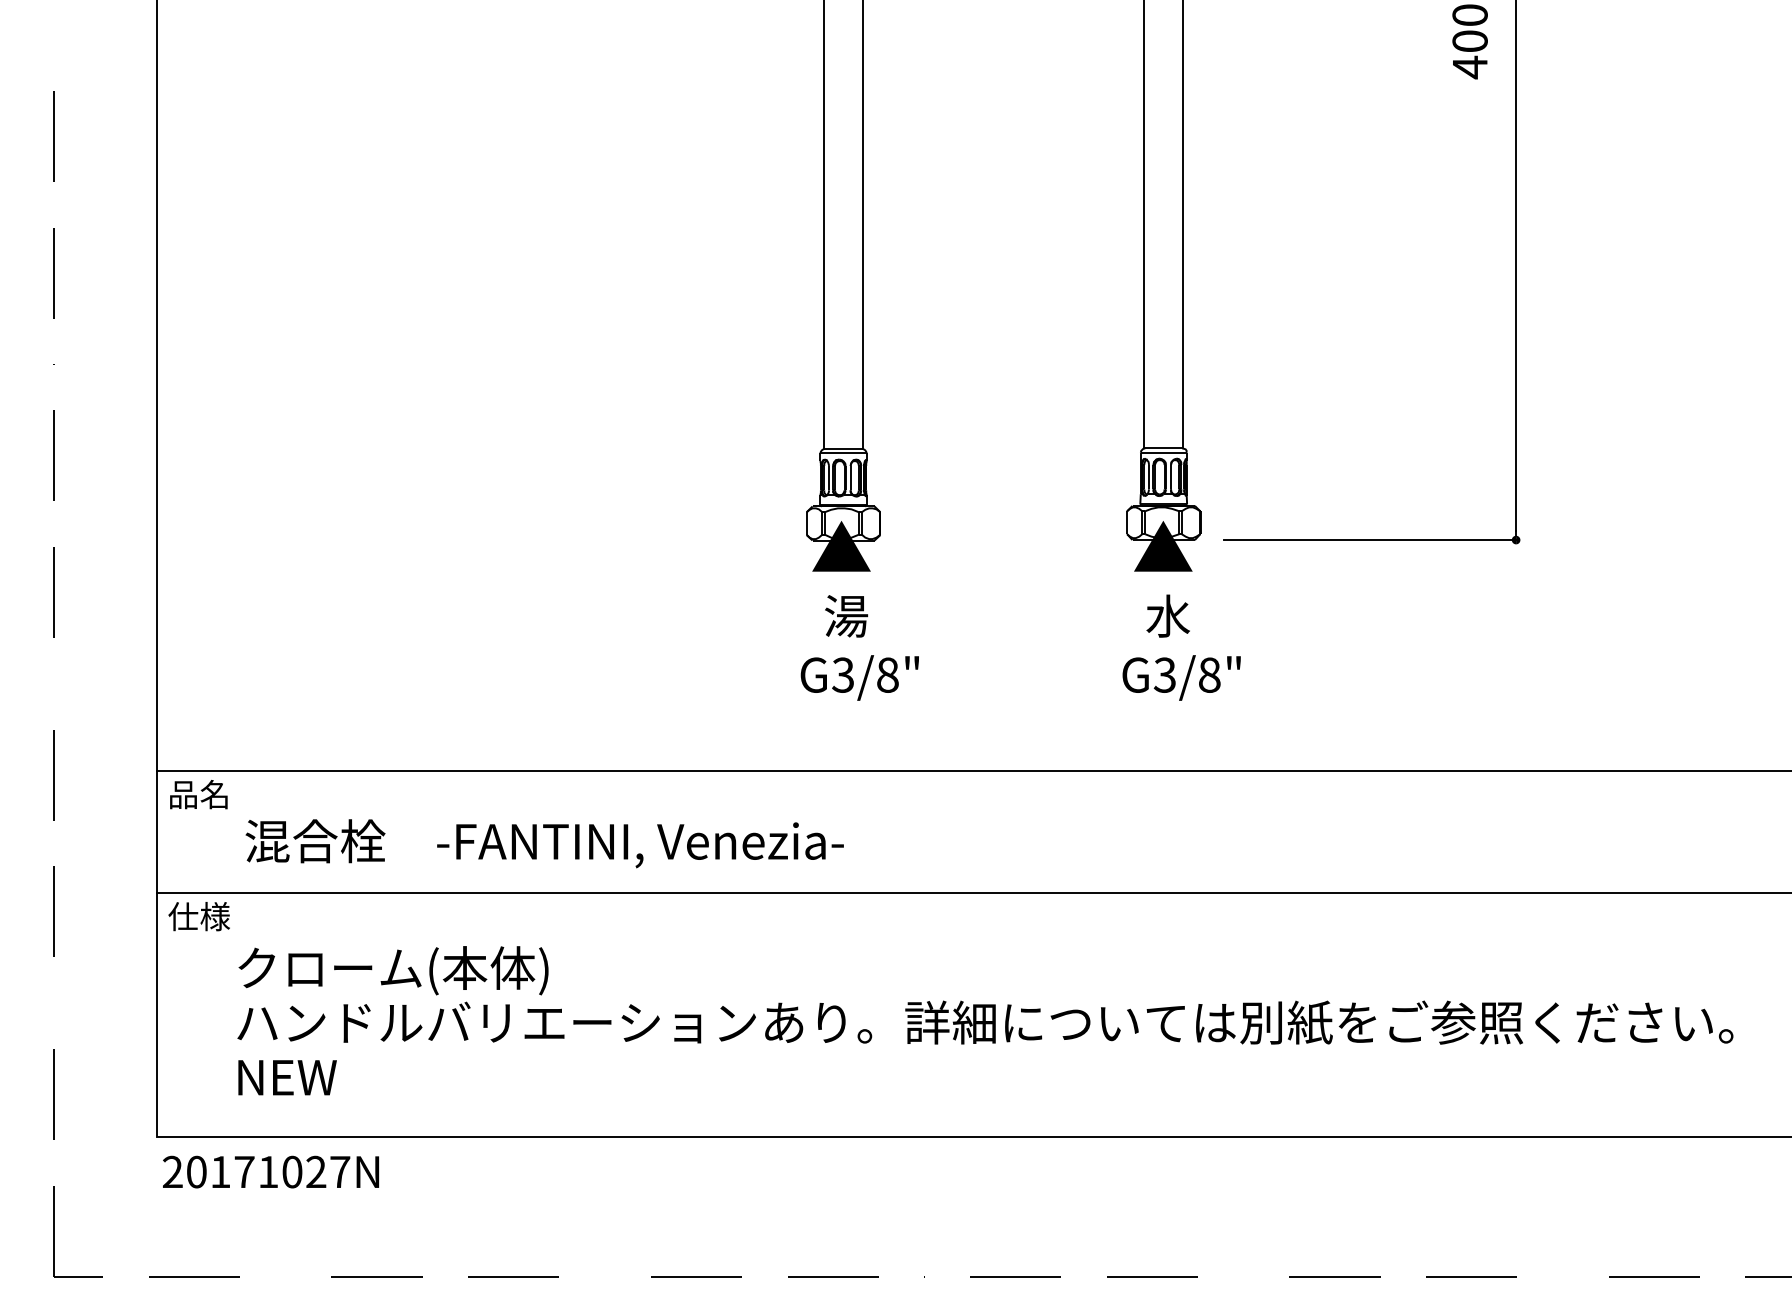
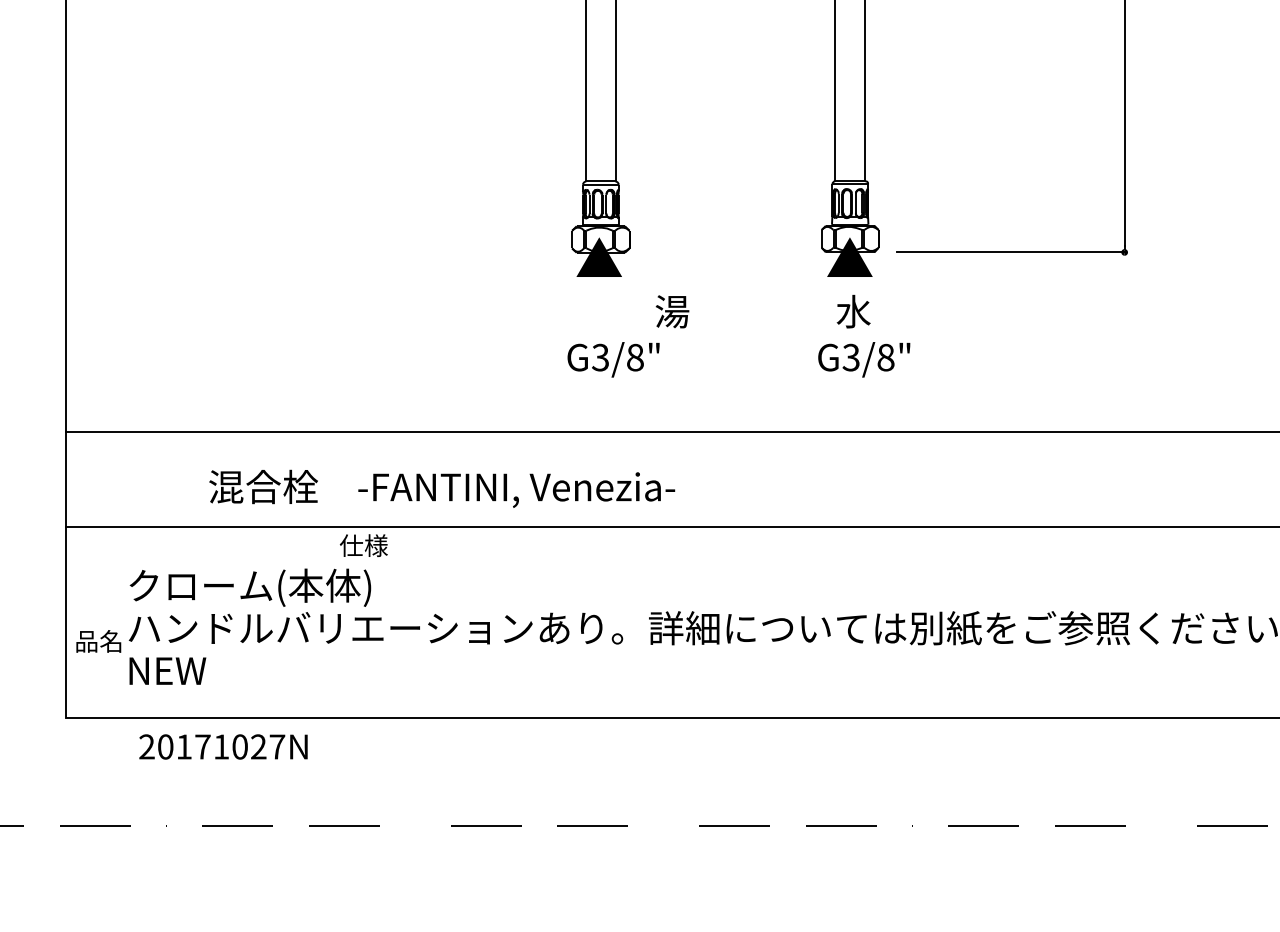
text: (846, 616) -> (672, 311), moved
text: (198, 794) -> (98, 641), moved
text: (544, 843) -> (441, 488), moved
text: (198, 916) -> (363, 545), moved
text: (270, 1171) -> (223, 746), moved

